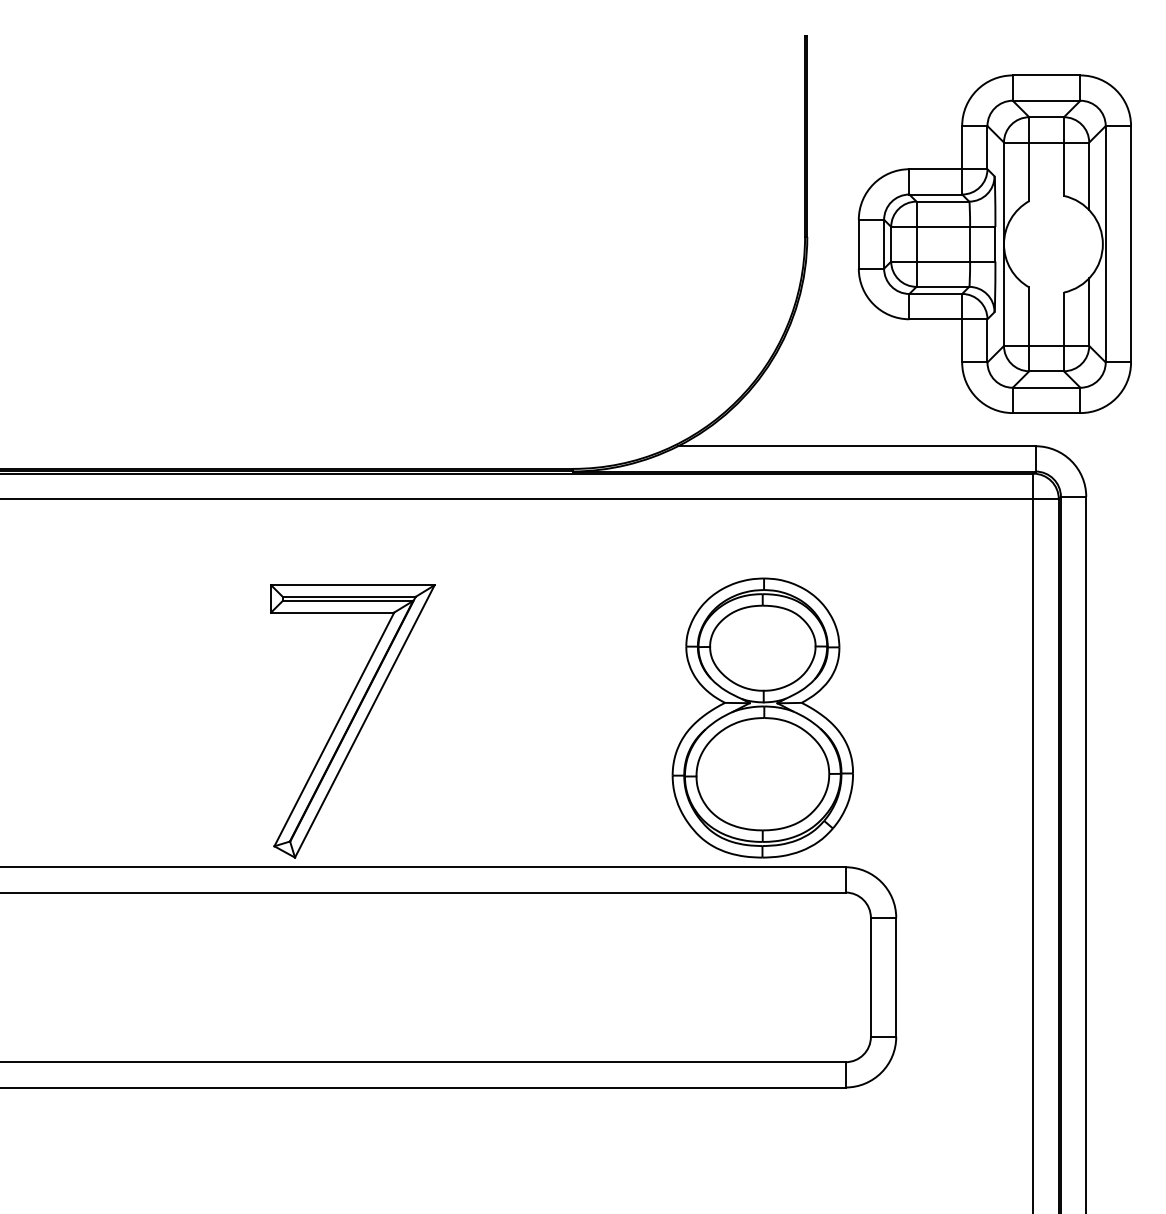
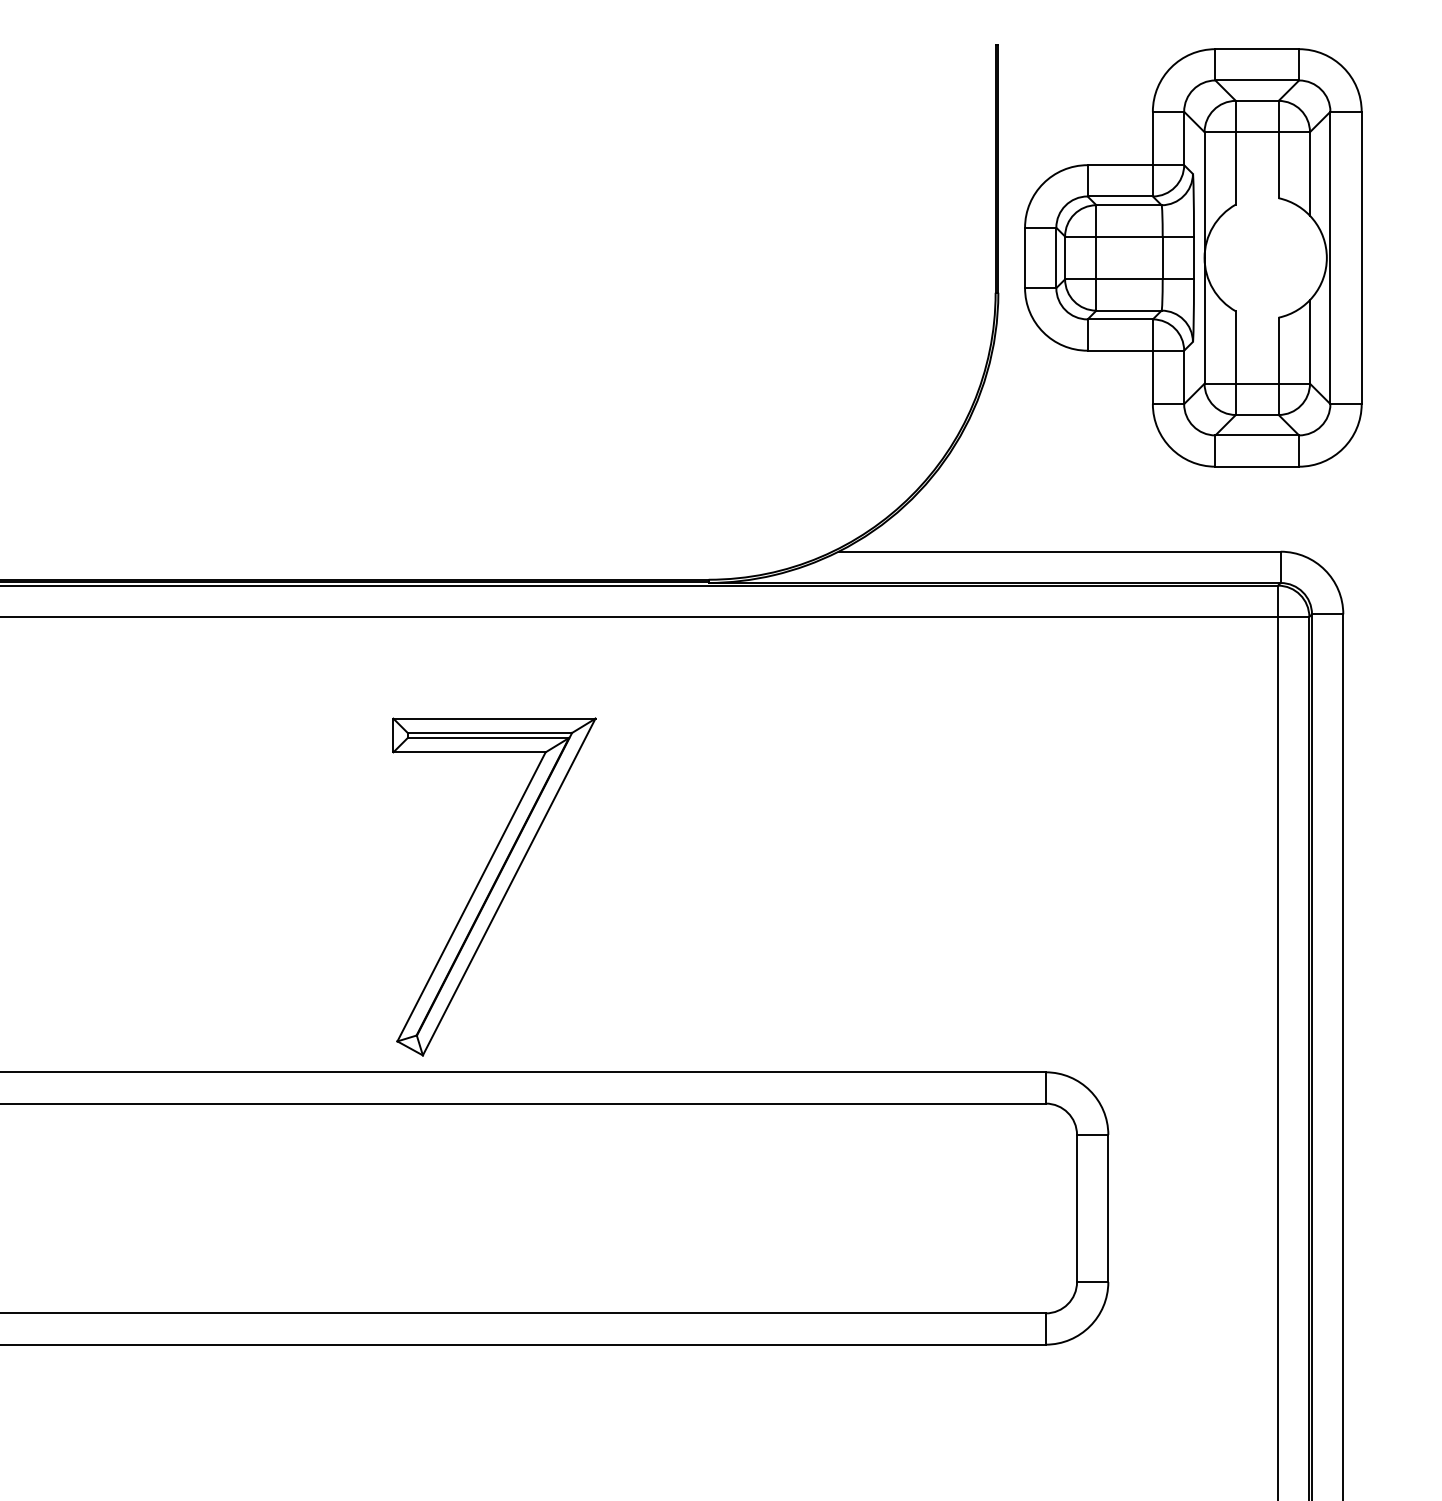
part: (995, 243) -> (1193, 257), moved
part: (762, 717) -> (943, 887), removed
part: (352, 721) -> (494, 886), moved

